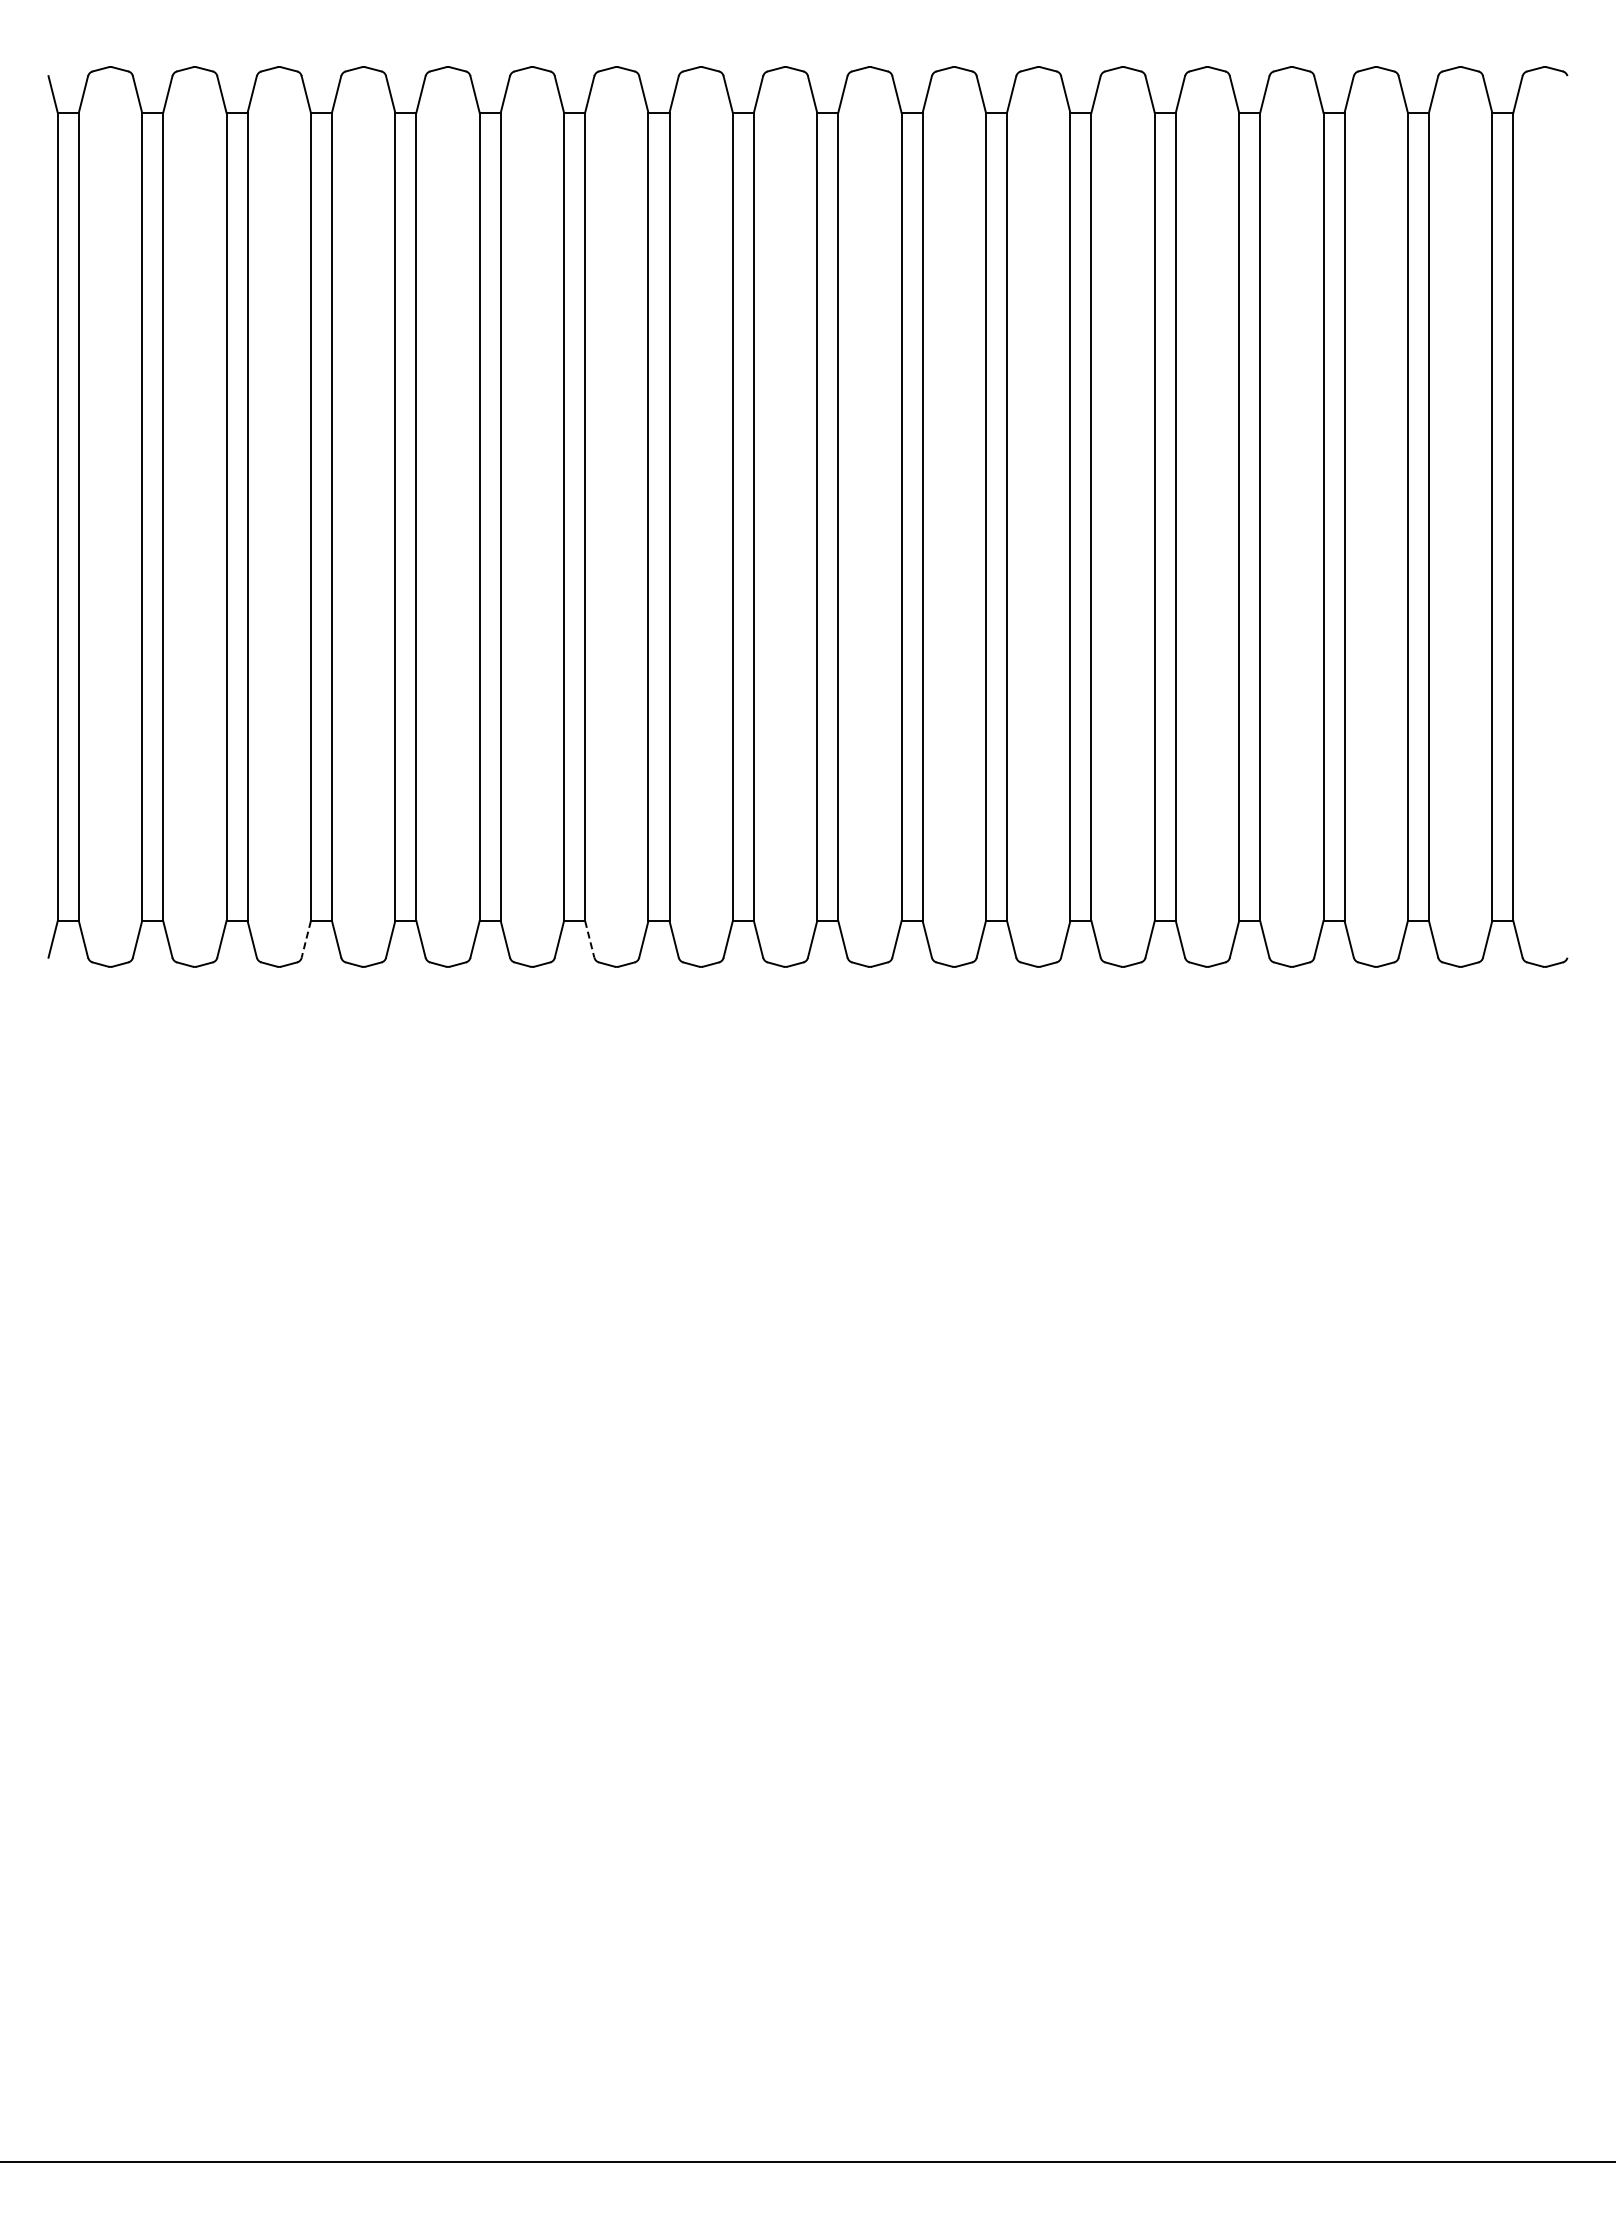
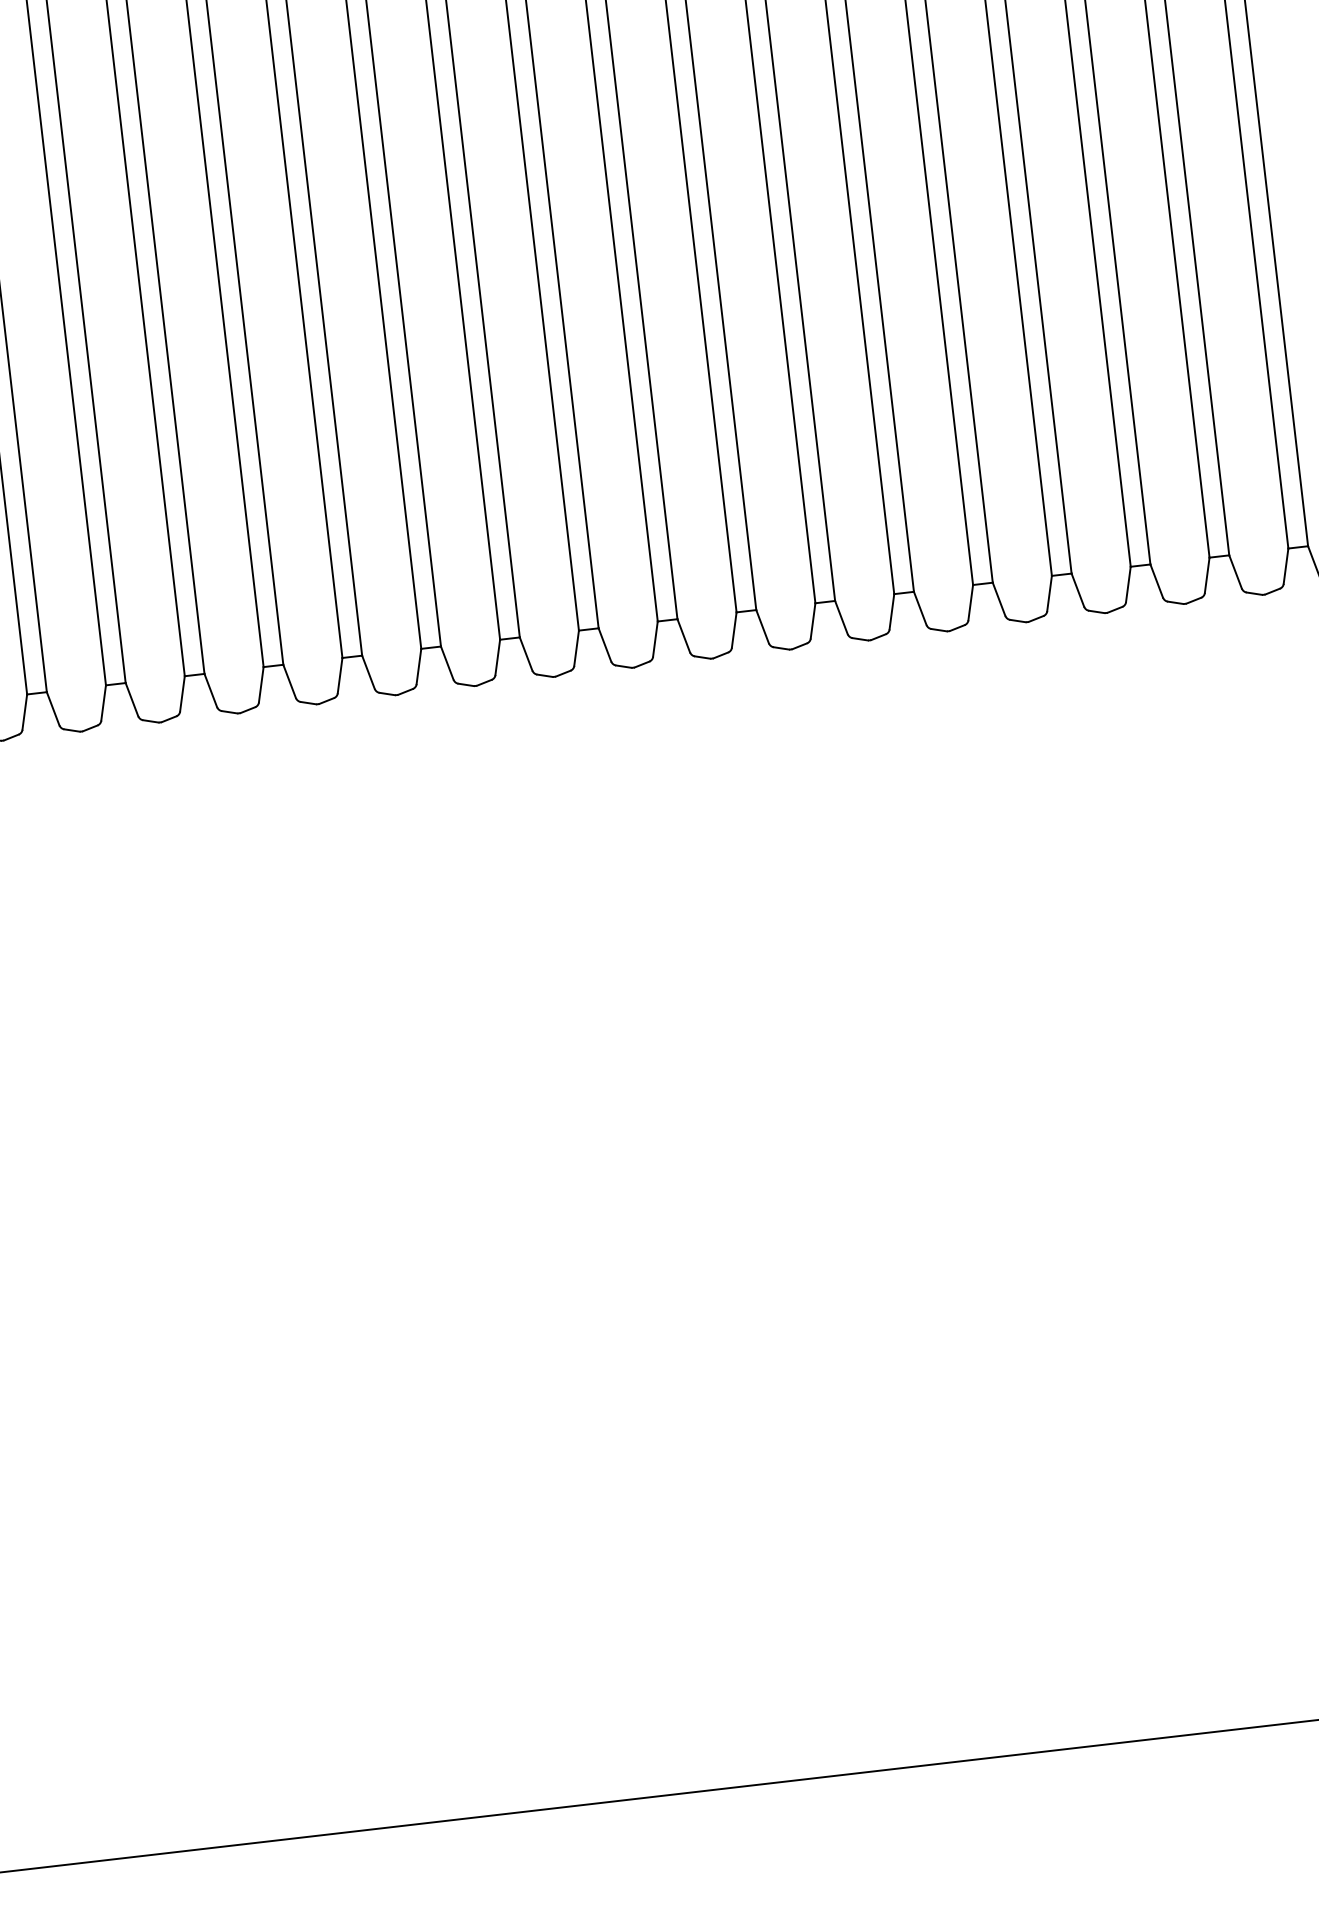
line: (306, 939) -> (182, 693), dashed -> solid
line: (589, 939) -> (447, 663), dashed -> solid

